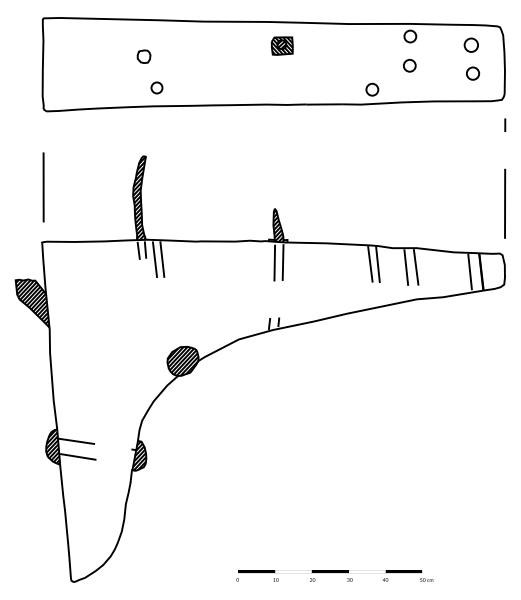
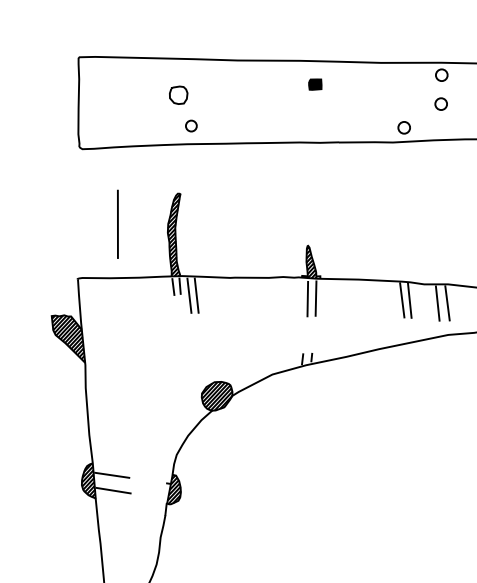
part: (282, 45) -> (315, 84), size x0.6
part: (143, 56) -> (178, 94), size x1.4
line: (43, 187) -> (117, 224), moved

